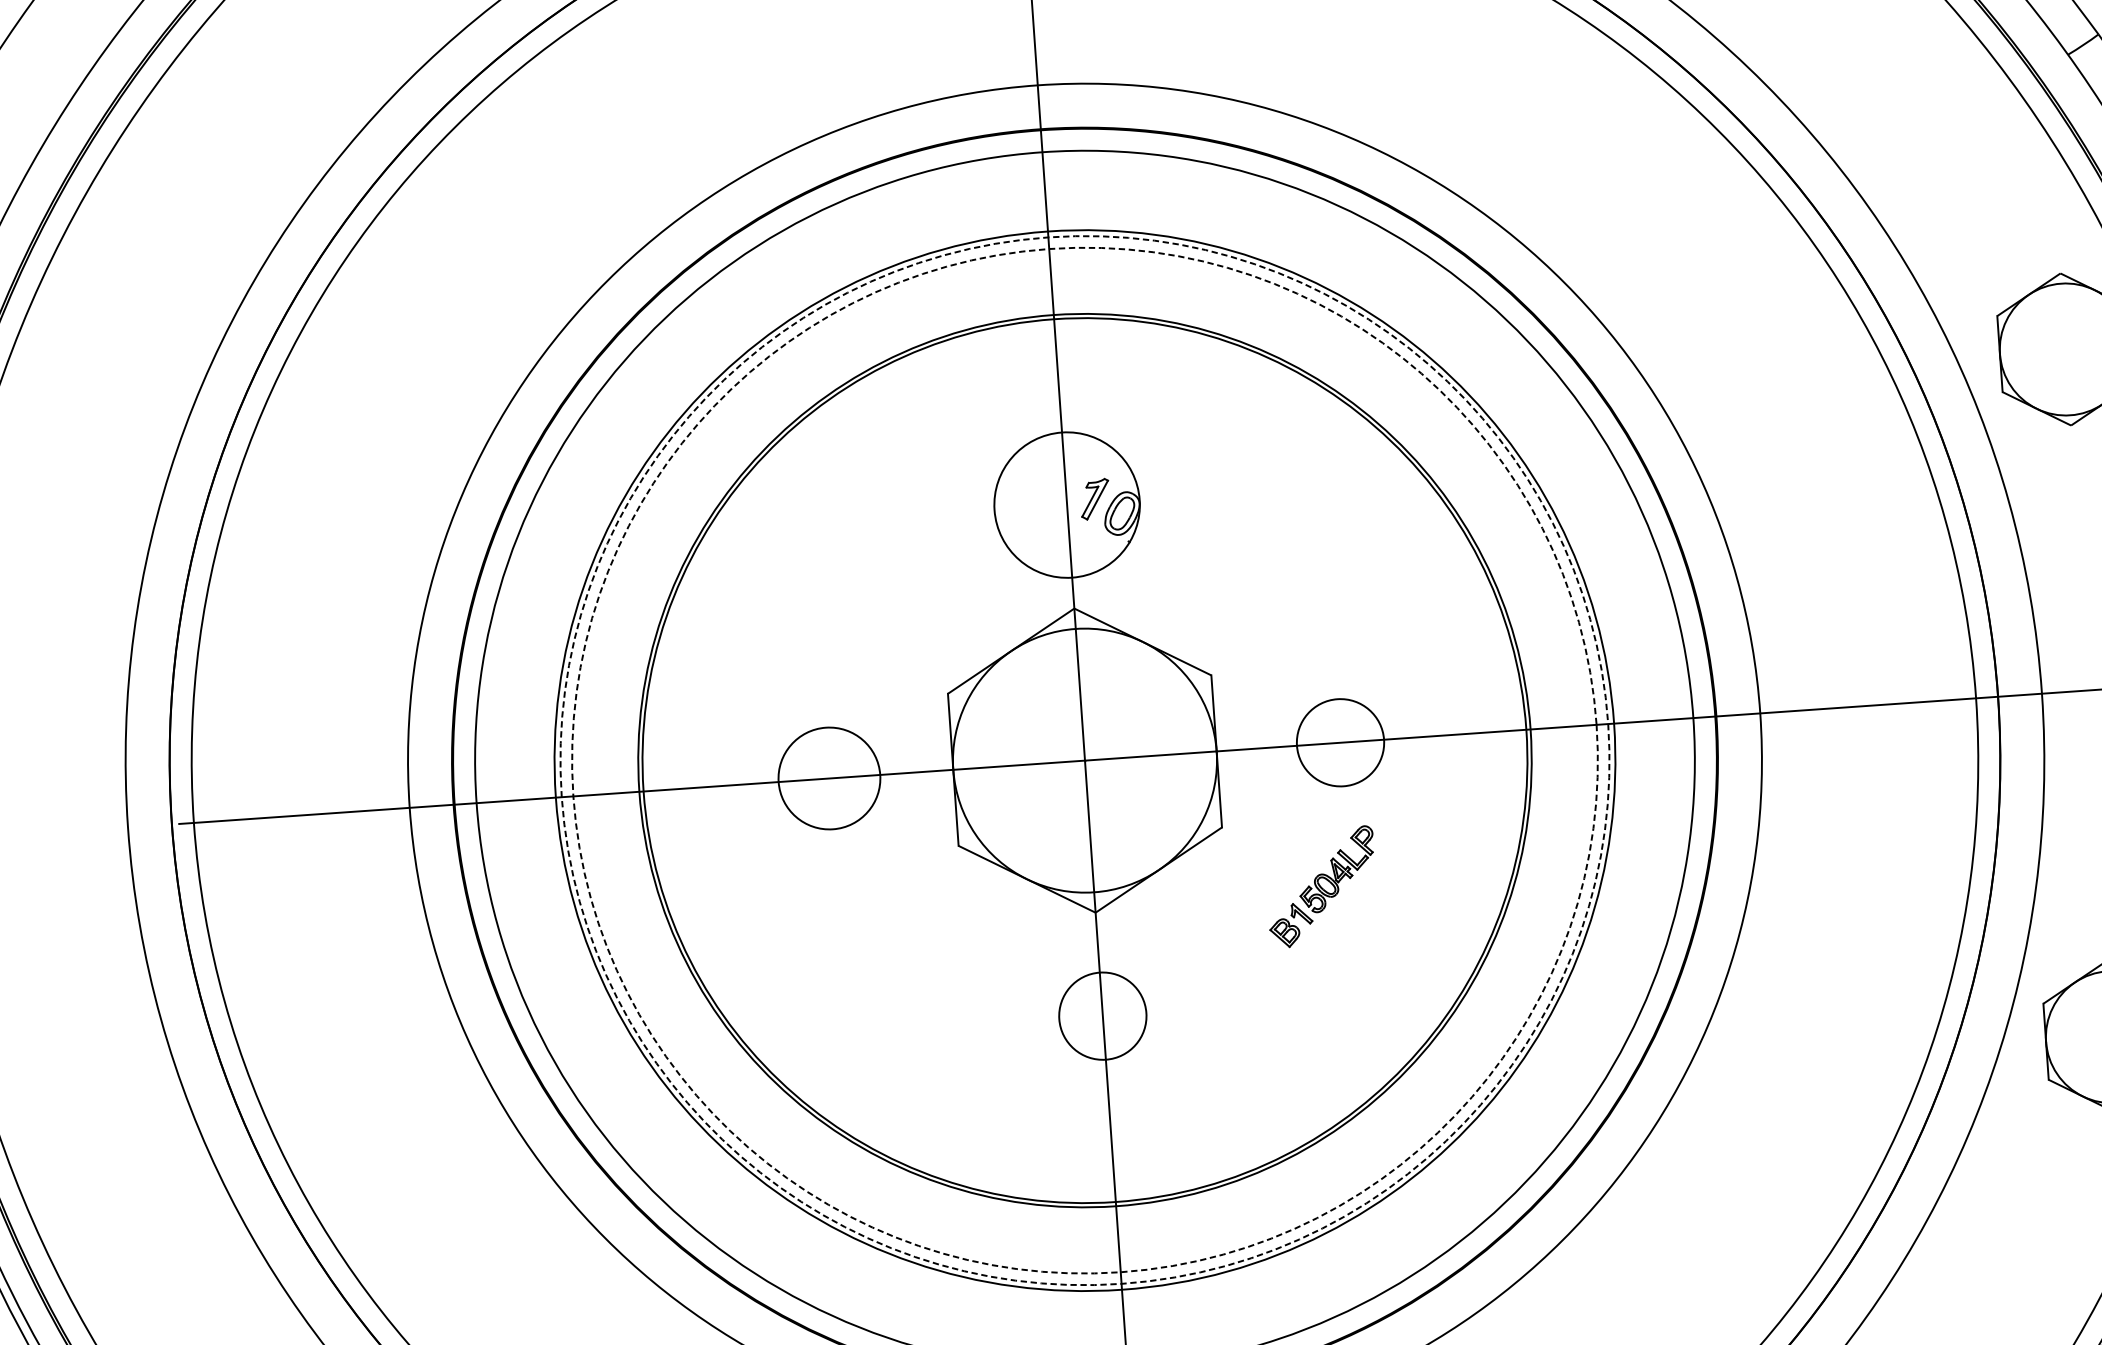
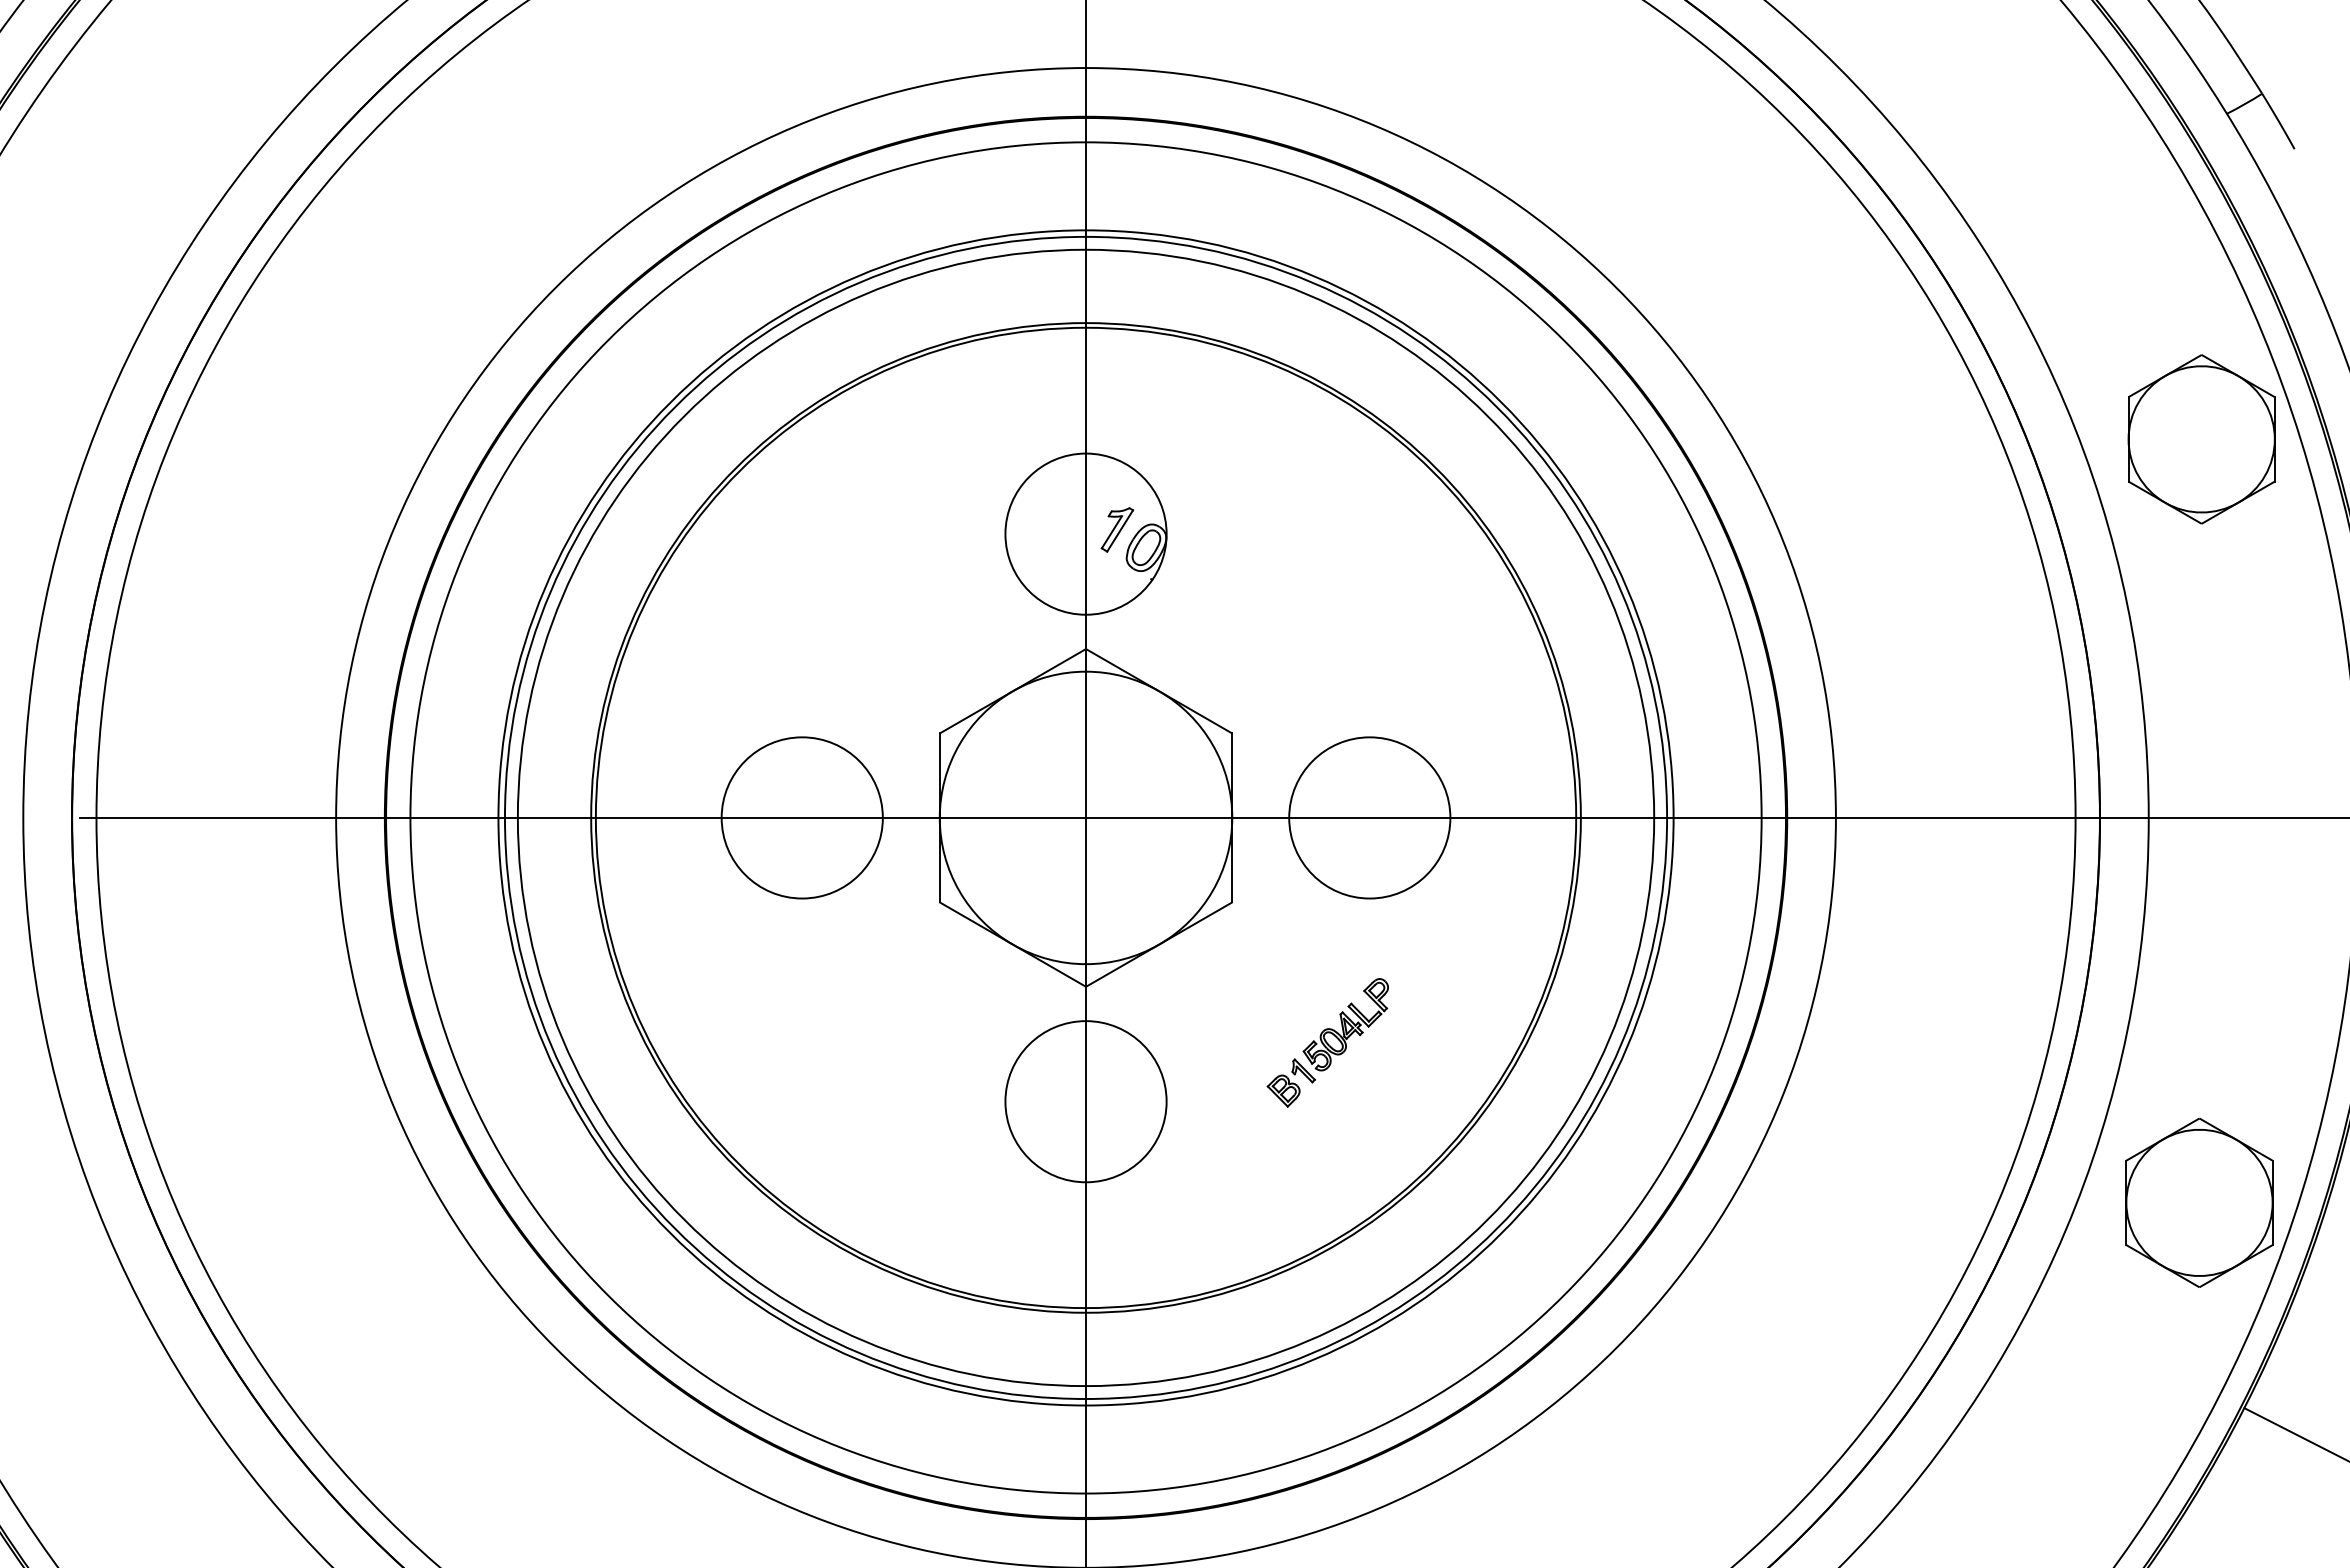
circle: (1340, 742) -> (1369, 817), size x1.67
circle: (1084, 760) -> (1085, 817), dashed -> solid
circle: (1084, 760) -> (1085, 817), dashed -> solid
circle: (828, 778) -> (801, 817), size x1.43
part: (1321, 886) -> (1327, 1042), moved
circle: (1102, 1016) -> (1085, 1101), size x1.67

